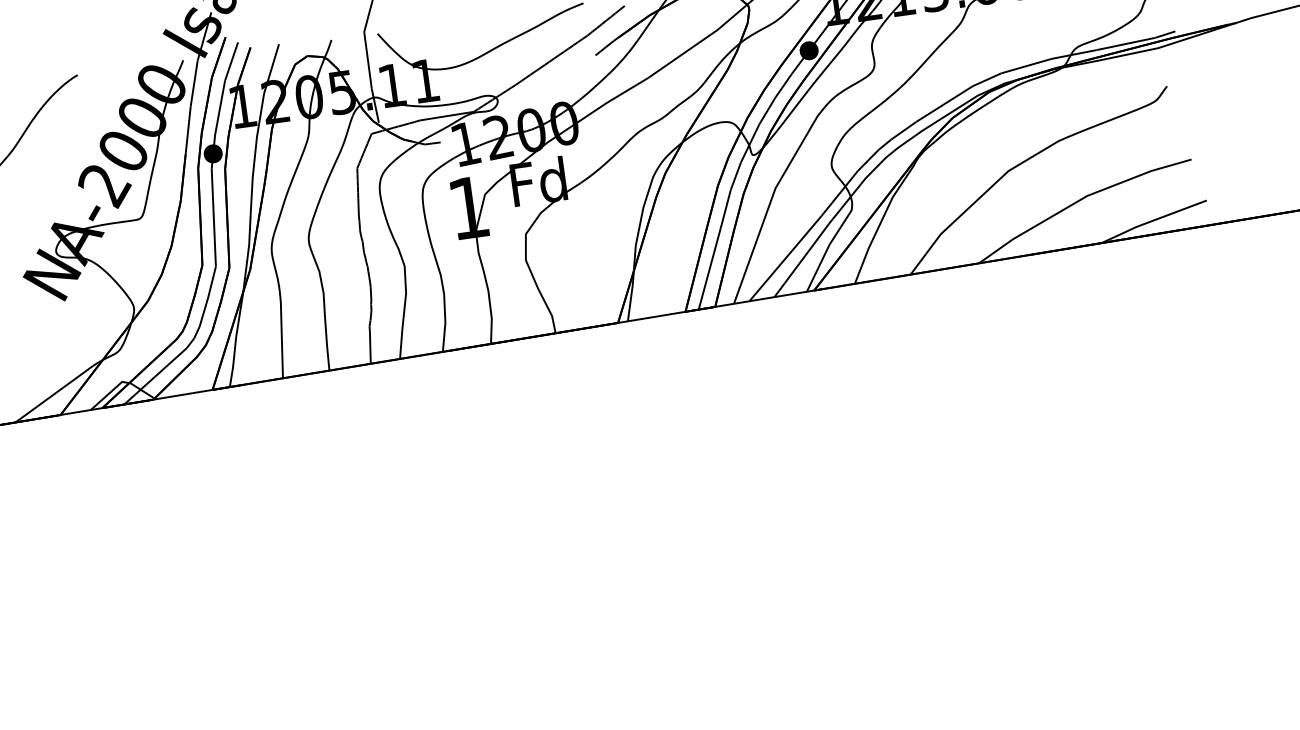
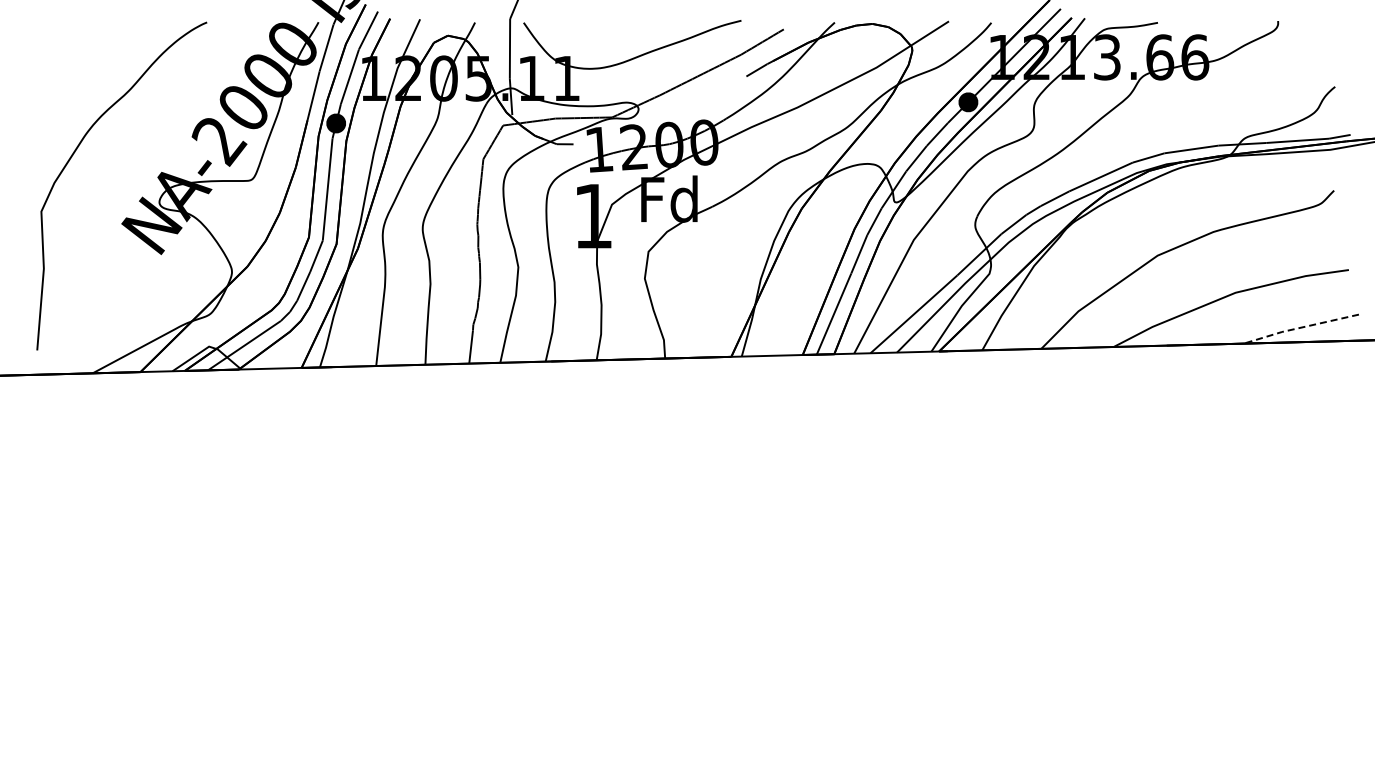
line: (1152, 221) -> (1299, 328), solid -> dashed

